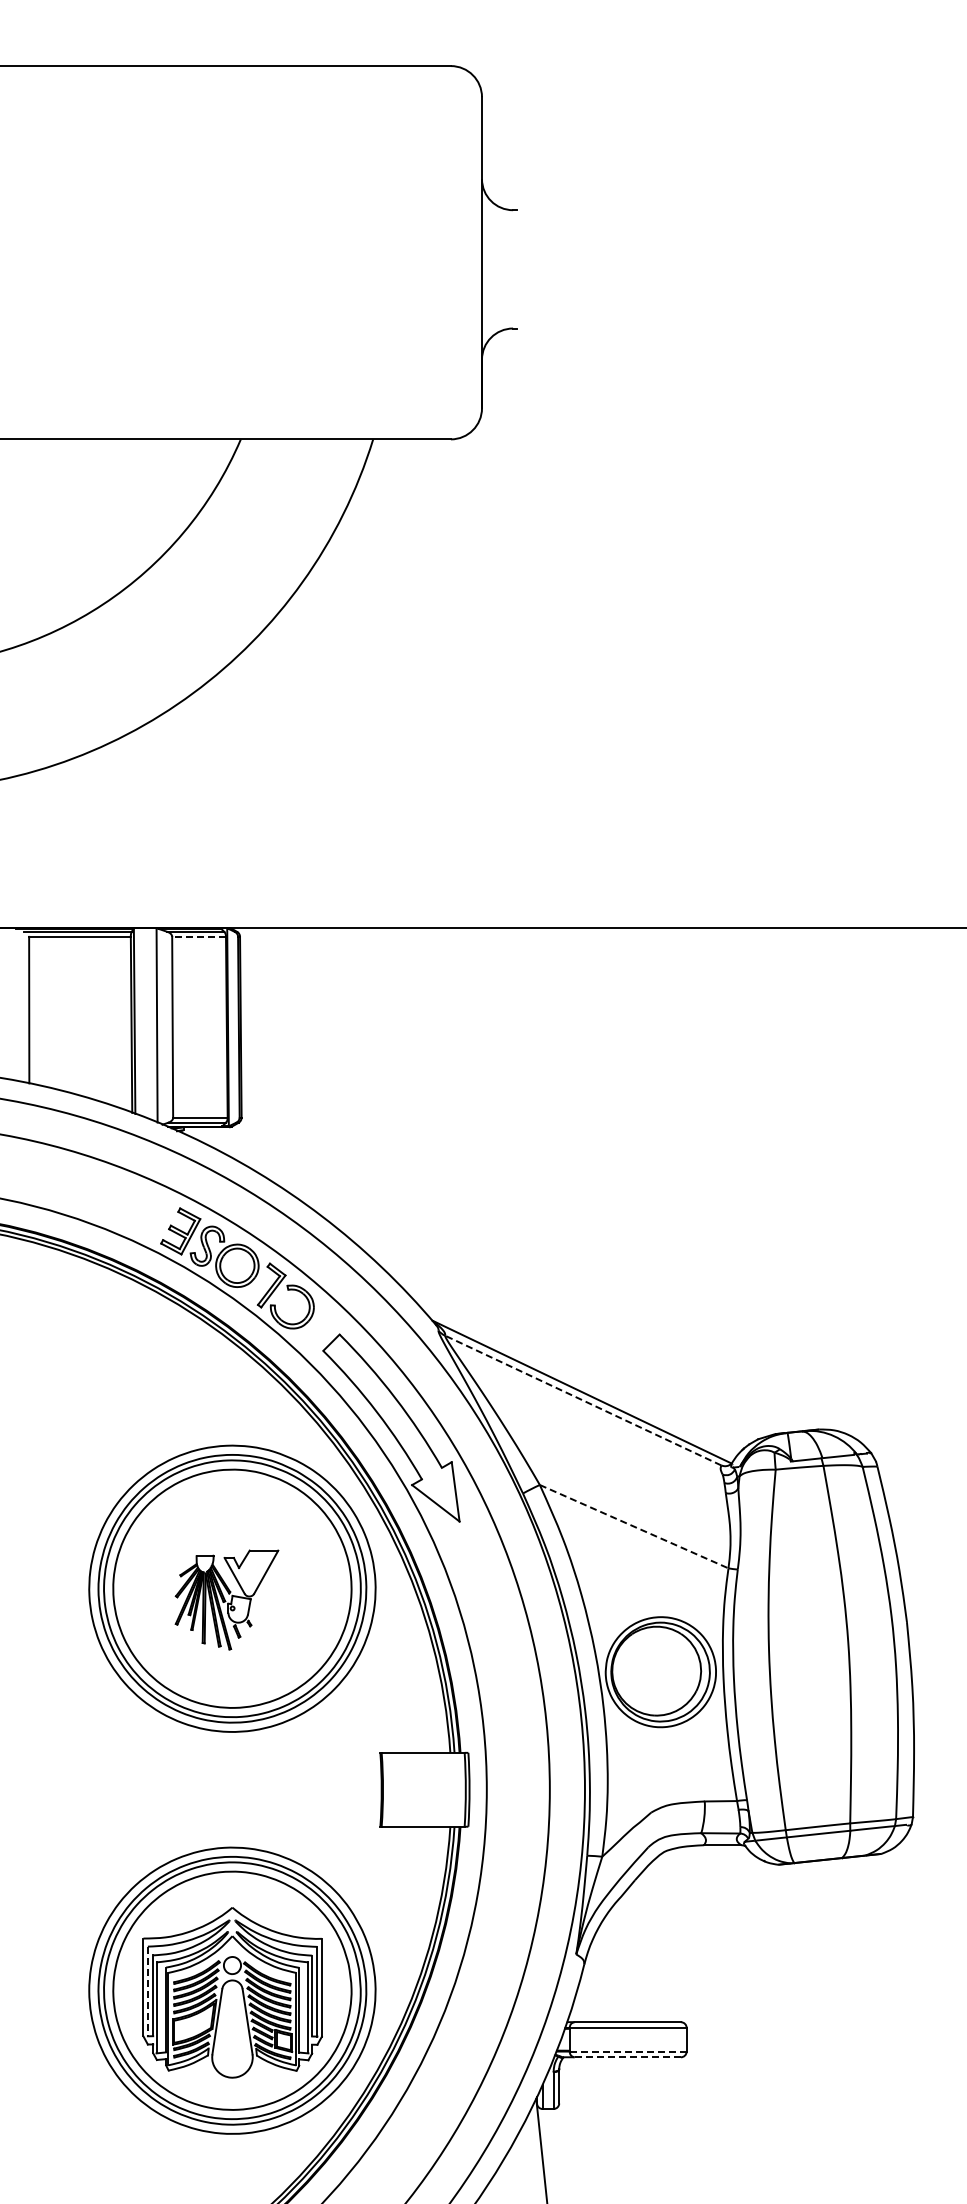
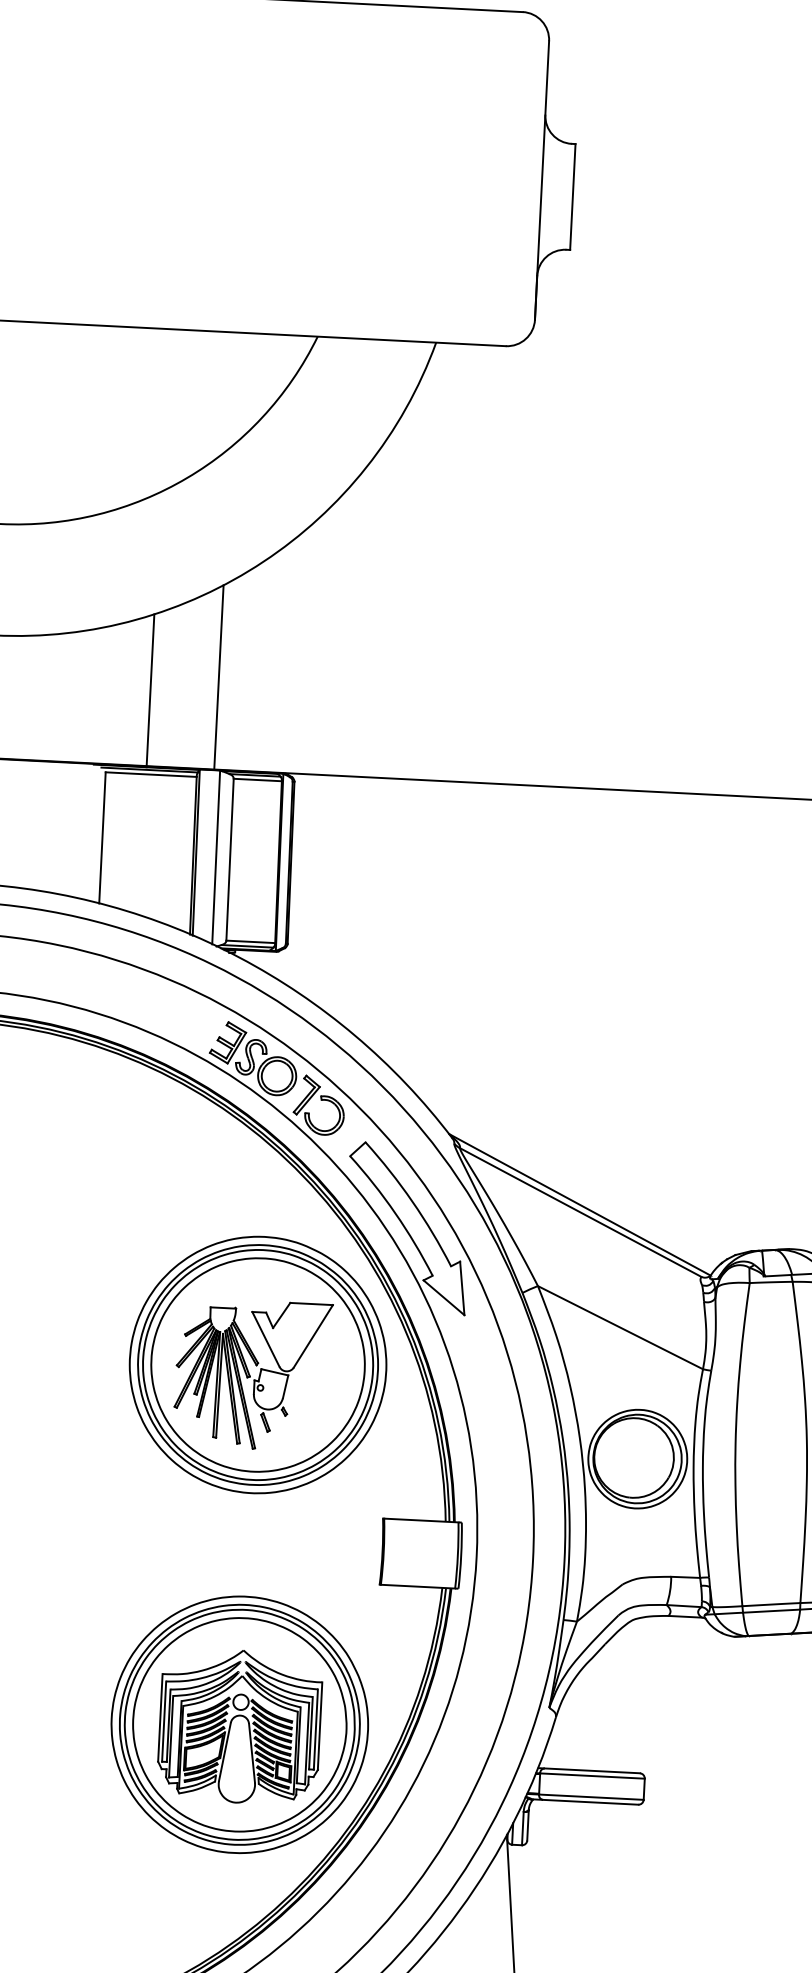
line: (517, 269) -> (573, 197), added
line: (149, 824) -> (218, 677), added
line: (74, 843) -> (150, 690), added
line: (199, 936) -> (258, 779), dashed -> solid
line: (583, 1400) -> (580, 1212), dashed -> solid
line: (634, 1526) -> (620, 1327), dashed -> solid
part: (226, 1599) -> (252, 1374), size x1.67
line: (147, 1991) -> (163, 1721), dashed -> solid
line: (627, 2051) -> (590, 1797), dashed -> solid
line: (628, 2057) -> (591, 1802), dashed -> solid

